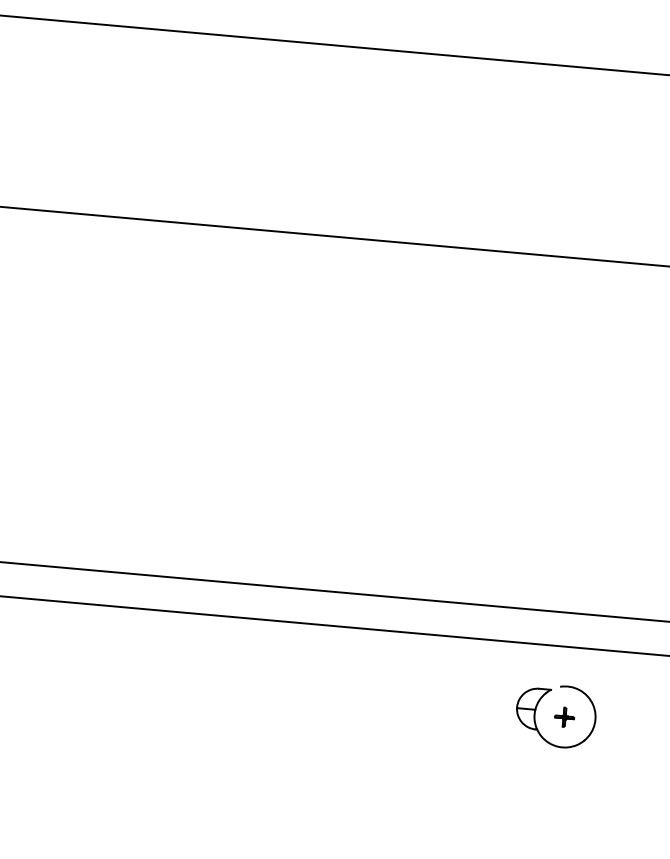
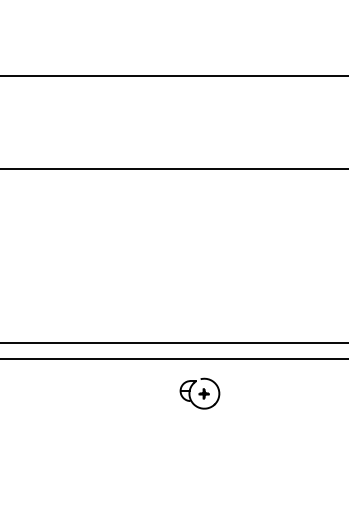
part: (555, 715) -> (199, 393), moved

